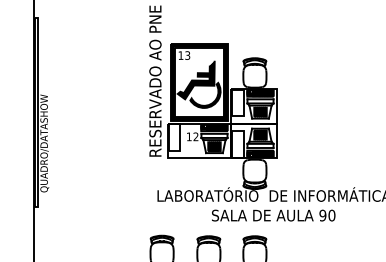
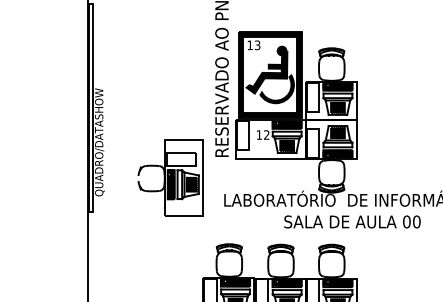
fill: (209, 60) -> (281, 50), added
part: (108, 175) -> (170, 177), added
text: (322, 215) -> (406, 221), 90 -> 00

